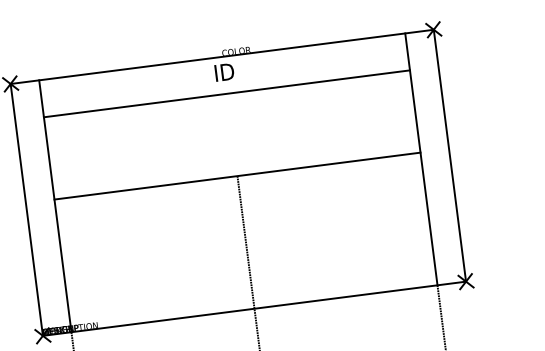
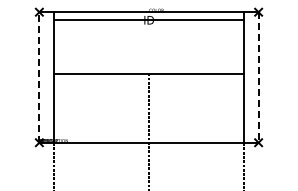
line: (226, 94) -> (148, 20), moved
line: (449, 155) -> (258, 77), solid -> dashed
line: (26, 208) -> (39, 76), solid -> dashed

